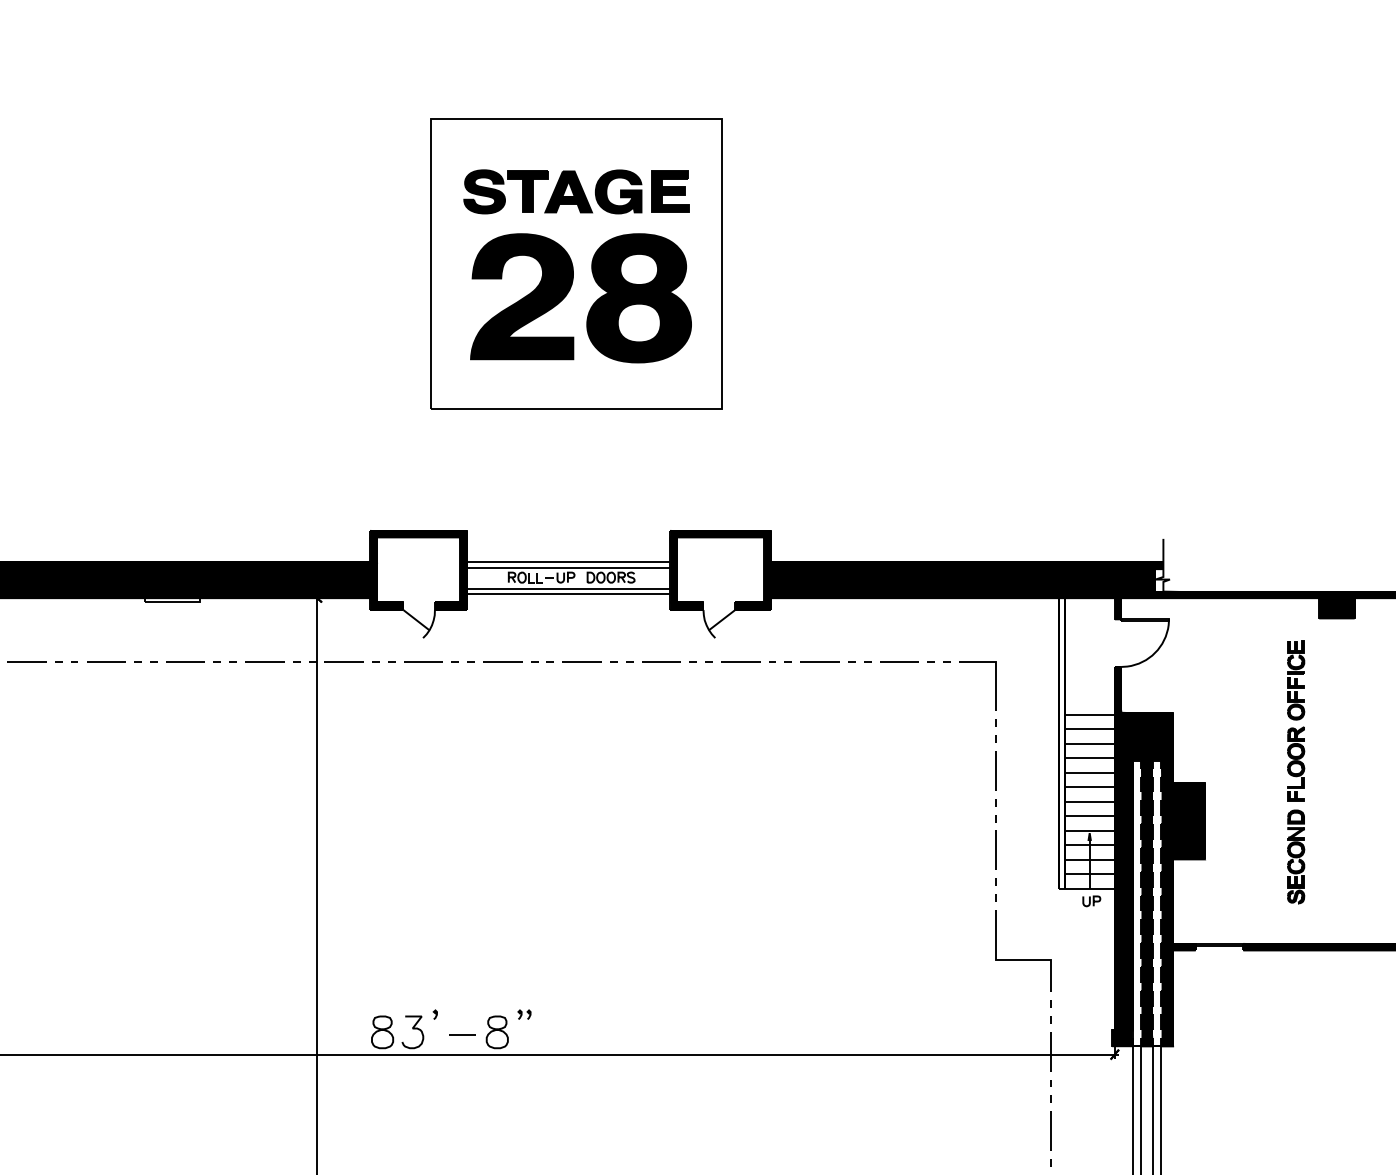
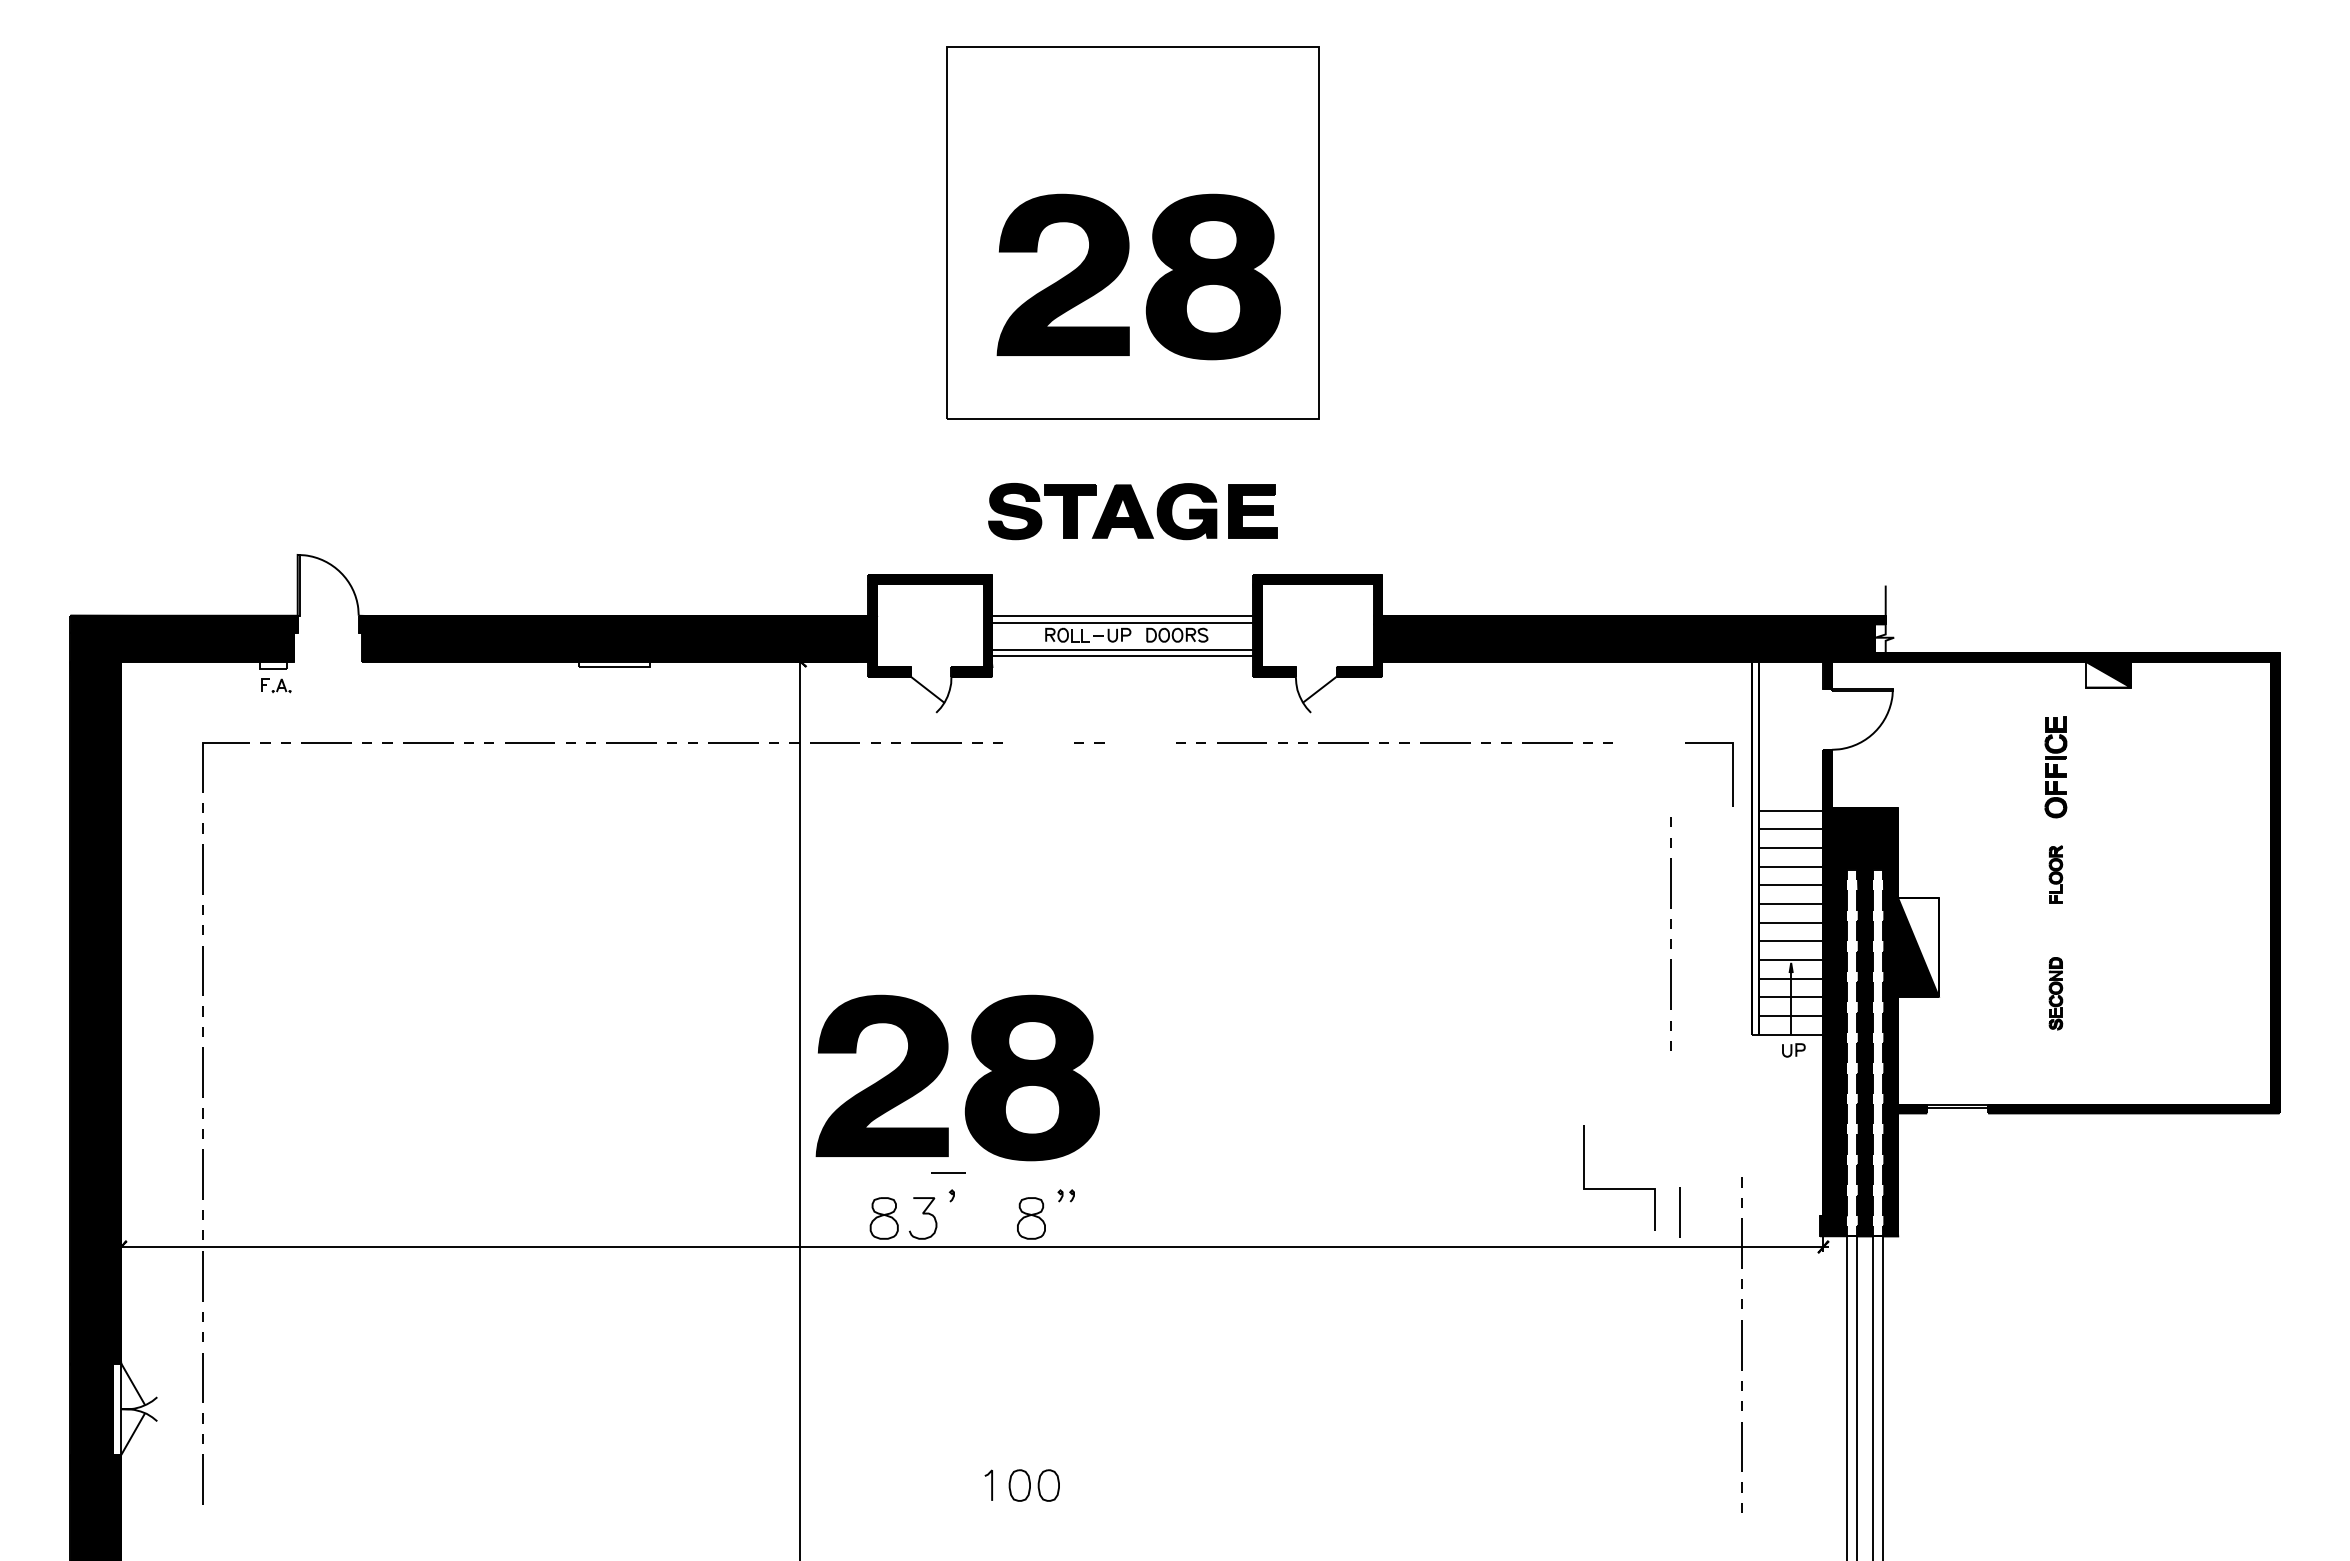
part: (576, 191) -> (1132, 511), moved
fill: (1336, 608) -> (2107, 674), removed
line: (502, 661) -> (1038, 742), removed
line: (582, 661) -> (1140, 742), removed
line: (995, 686) -> (1732, 774), moved
part: (1295, 764) -> (2055, 874), size x0.6
fill: (1188, 821) -> (1918, 947), removed
part: (1295, 856) -> (2055, 993), size x0.6
part: (427, 916) -> (942, 1070), added
line: (1023, 959) -> (1619, 1188), moved
line: (1002, 1027) -> (1679, 1212), added
line: (462, 1033) -> (948, 1172), moved

